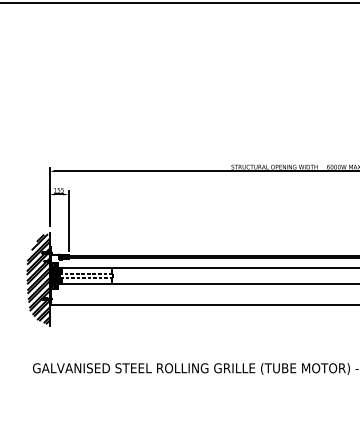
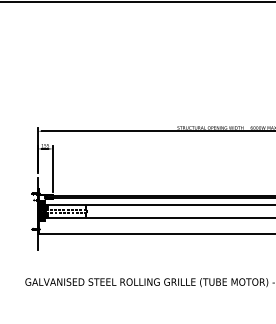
hatch: (37, 279) -> (28, 214), removed

